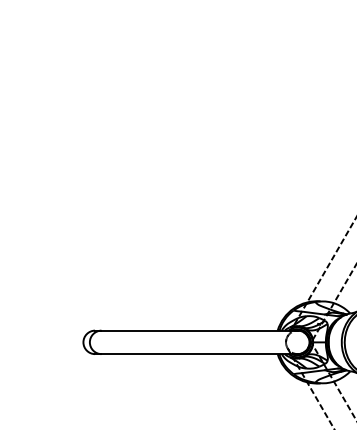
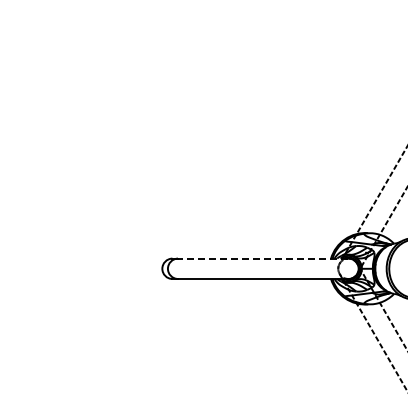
line: (198, 330) -> (262, 258), solid -> dashed

